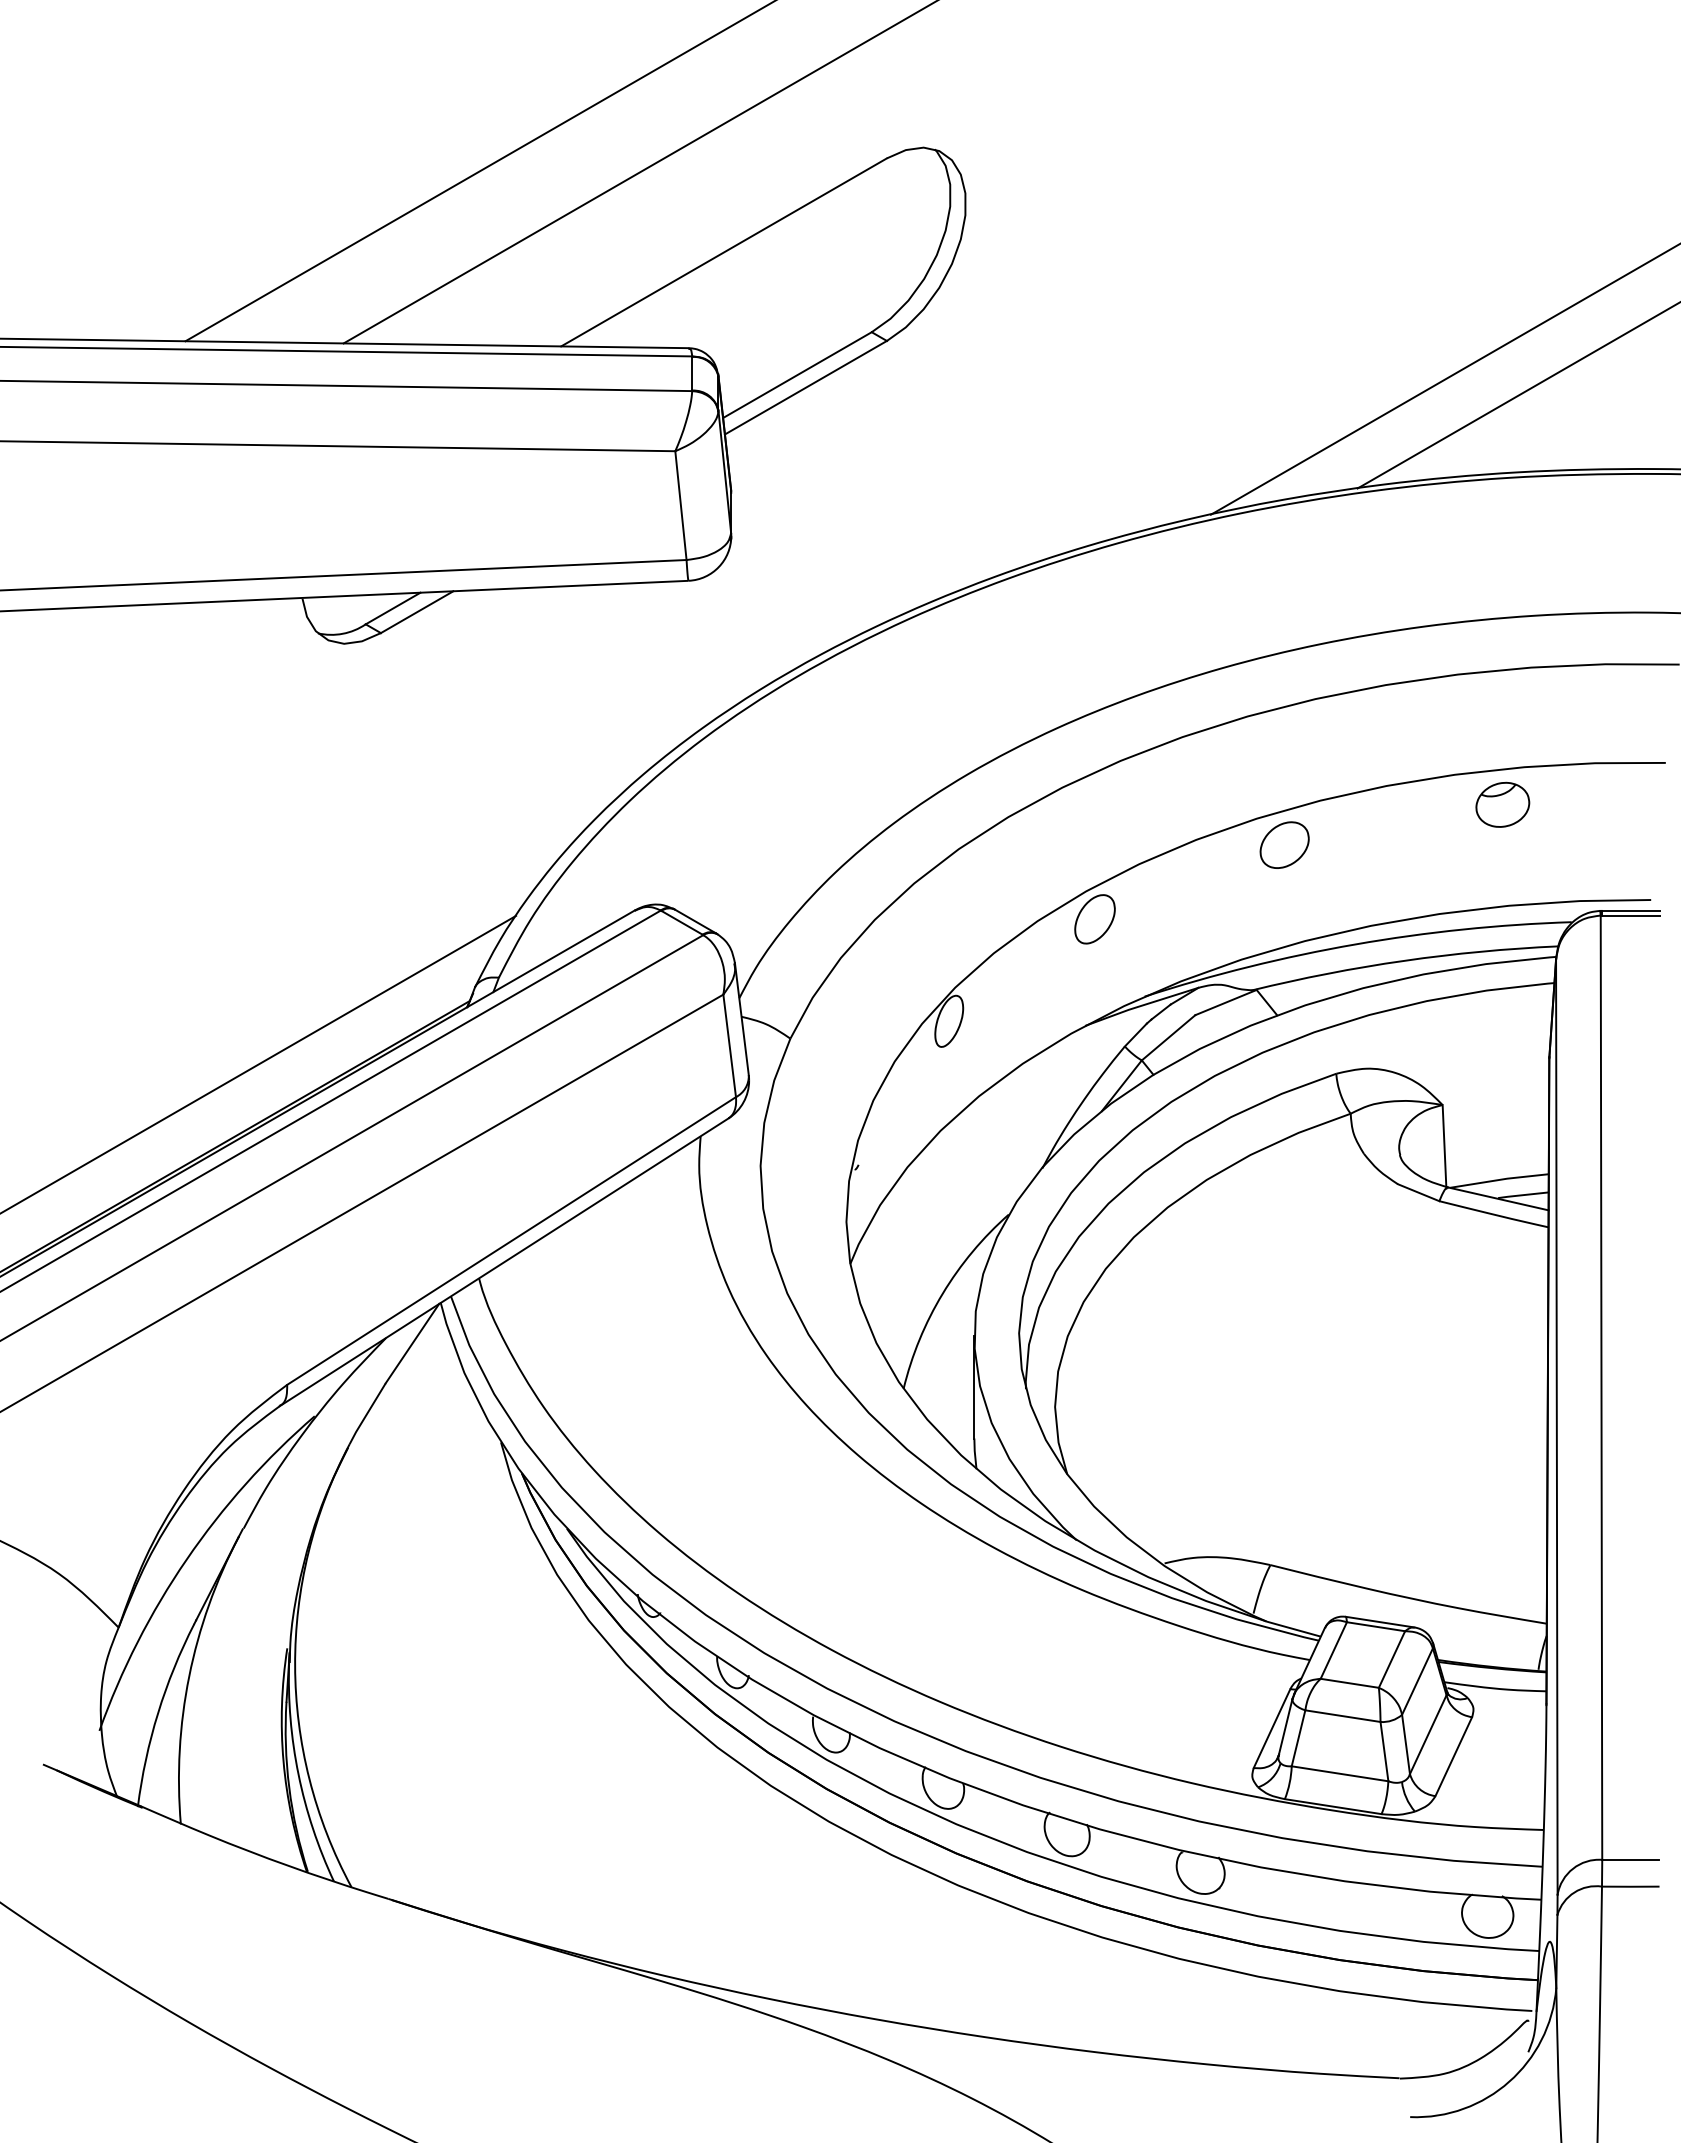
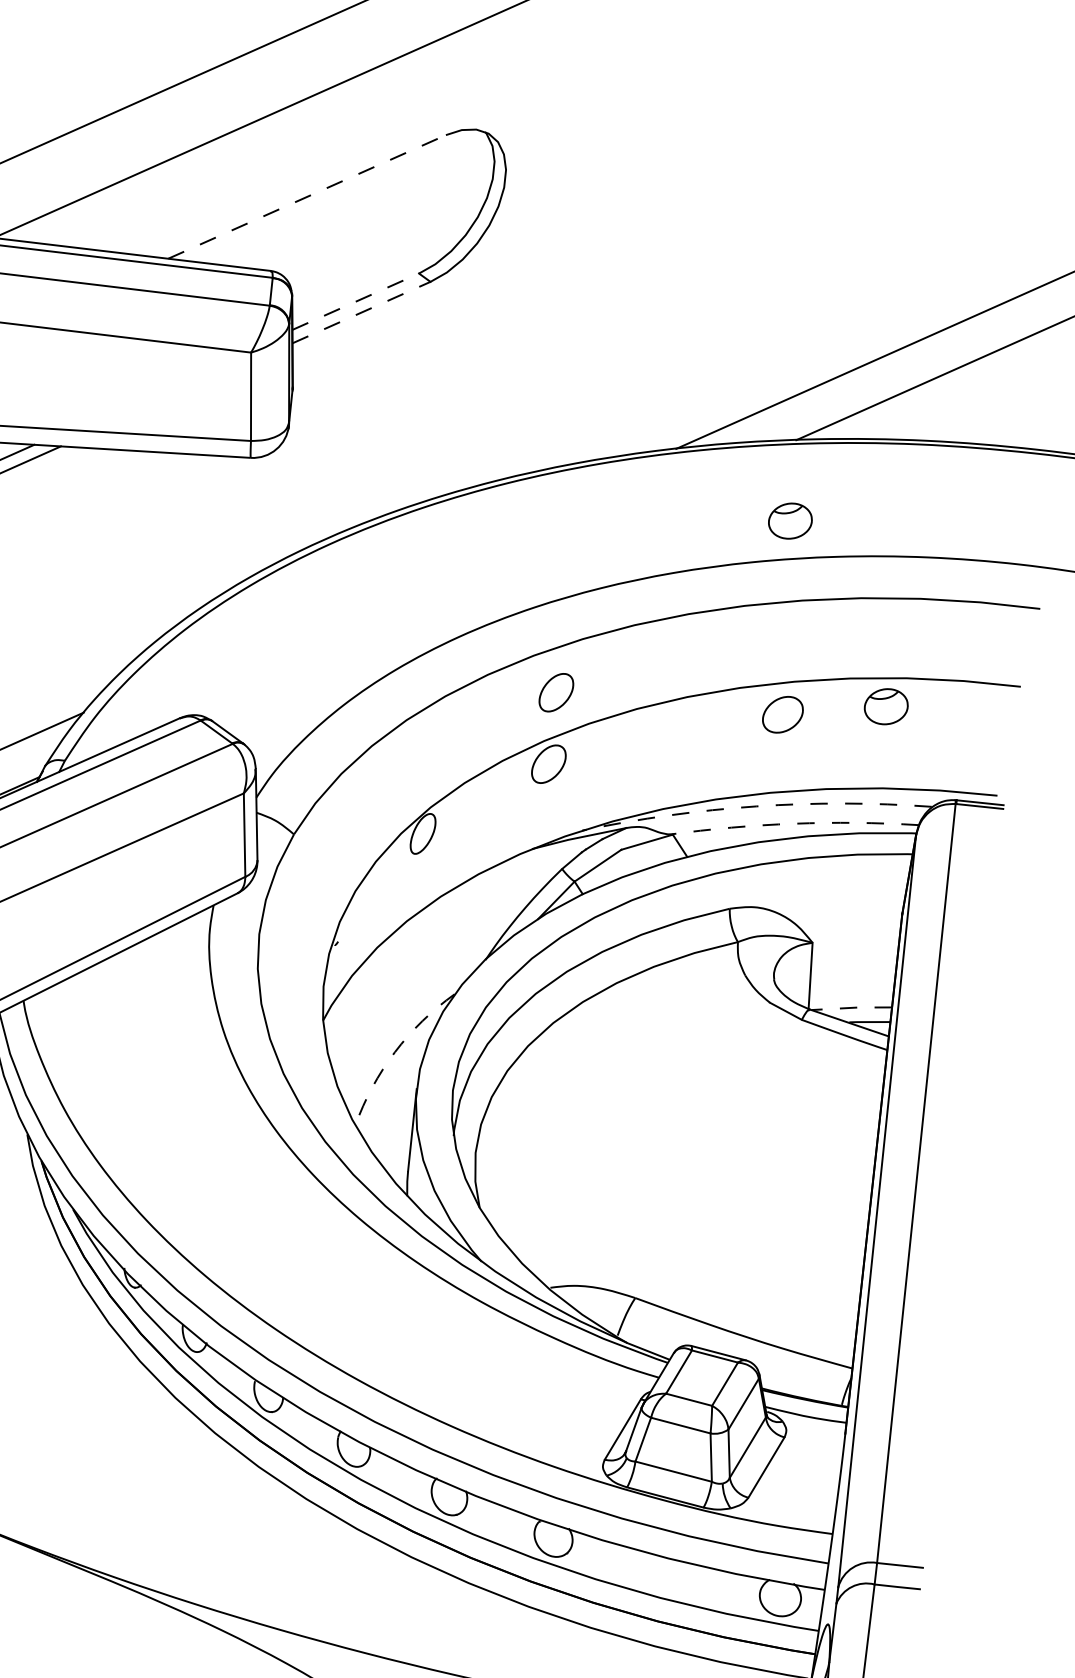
line: (724, 252) -> (307, 197), solid -> dashed
line: (797, 375) -> (355, 302), solid -> dashed
line: (805, 387) -> (361, 312), solid -> dashed
part: (1360, 588) -> (790, 520), added
part: (1094, 830) -> (555, 692), added
part: (1284, 844) -> (782, 714), moved
arc: (1355, 944) -> (756, 806), solid -> dashed
arc: (1404, 960) -> (794, 823), solid -> dashed
line: (1499, 1179) -> (851, 1007), solid -> dashed
arc: (942, 1293) -> (394, 1052), solid -> dashed

